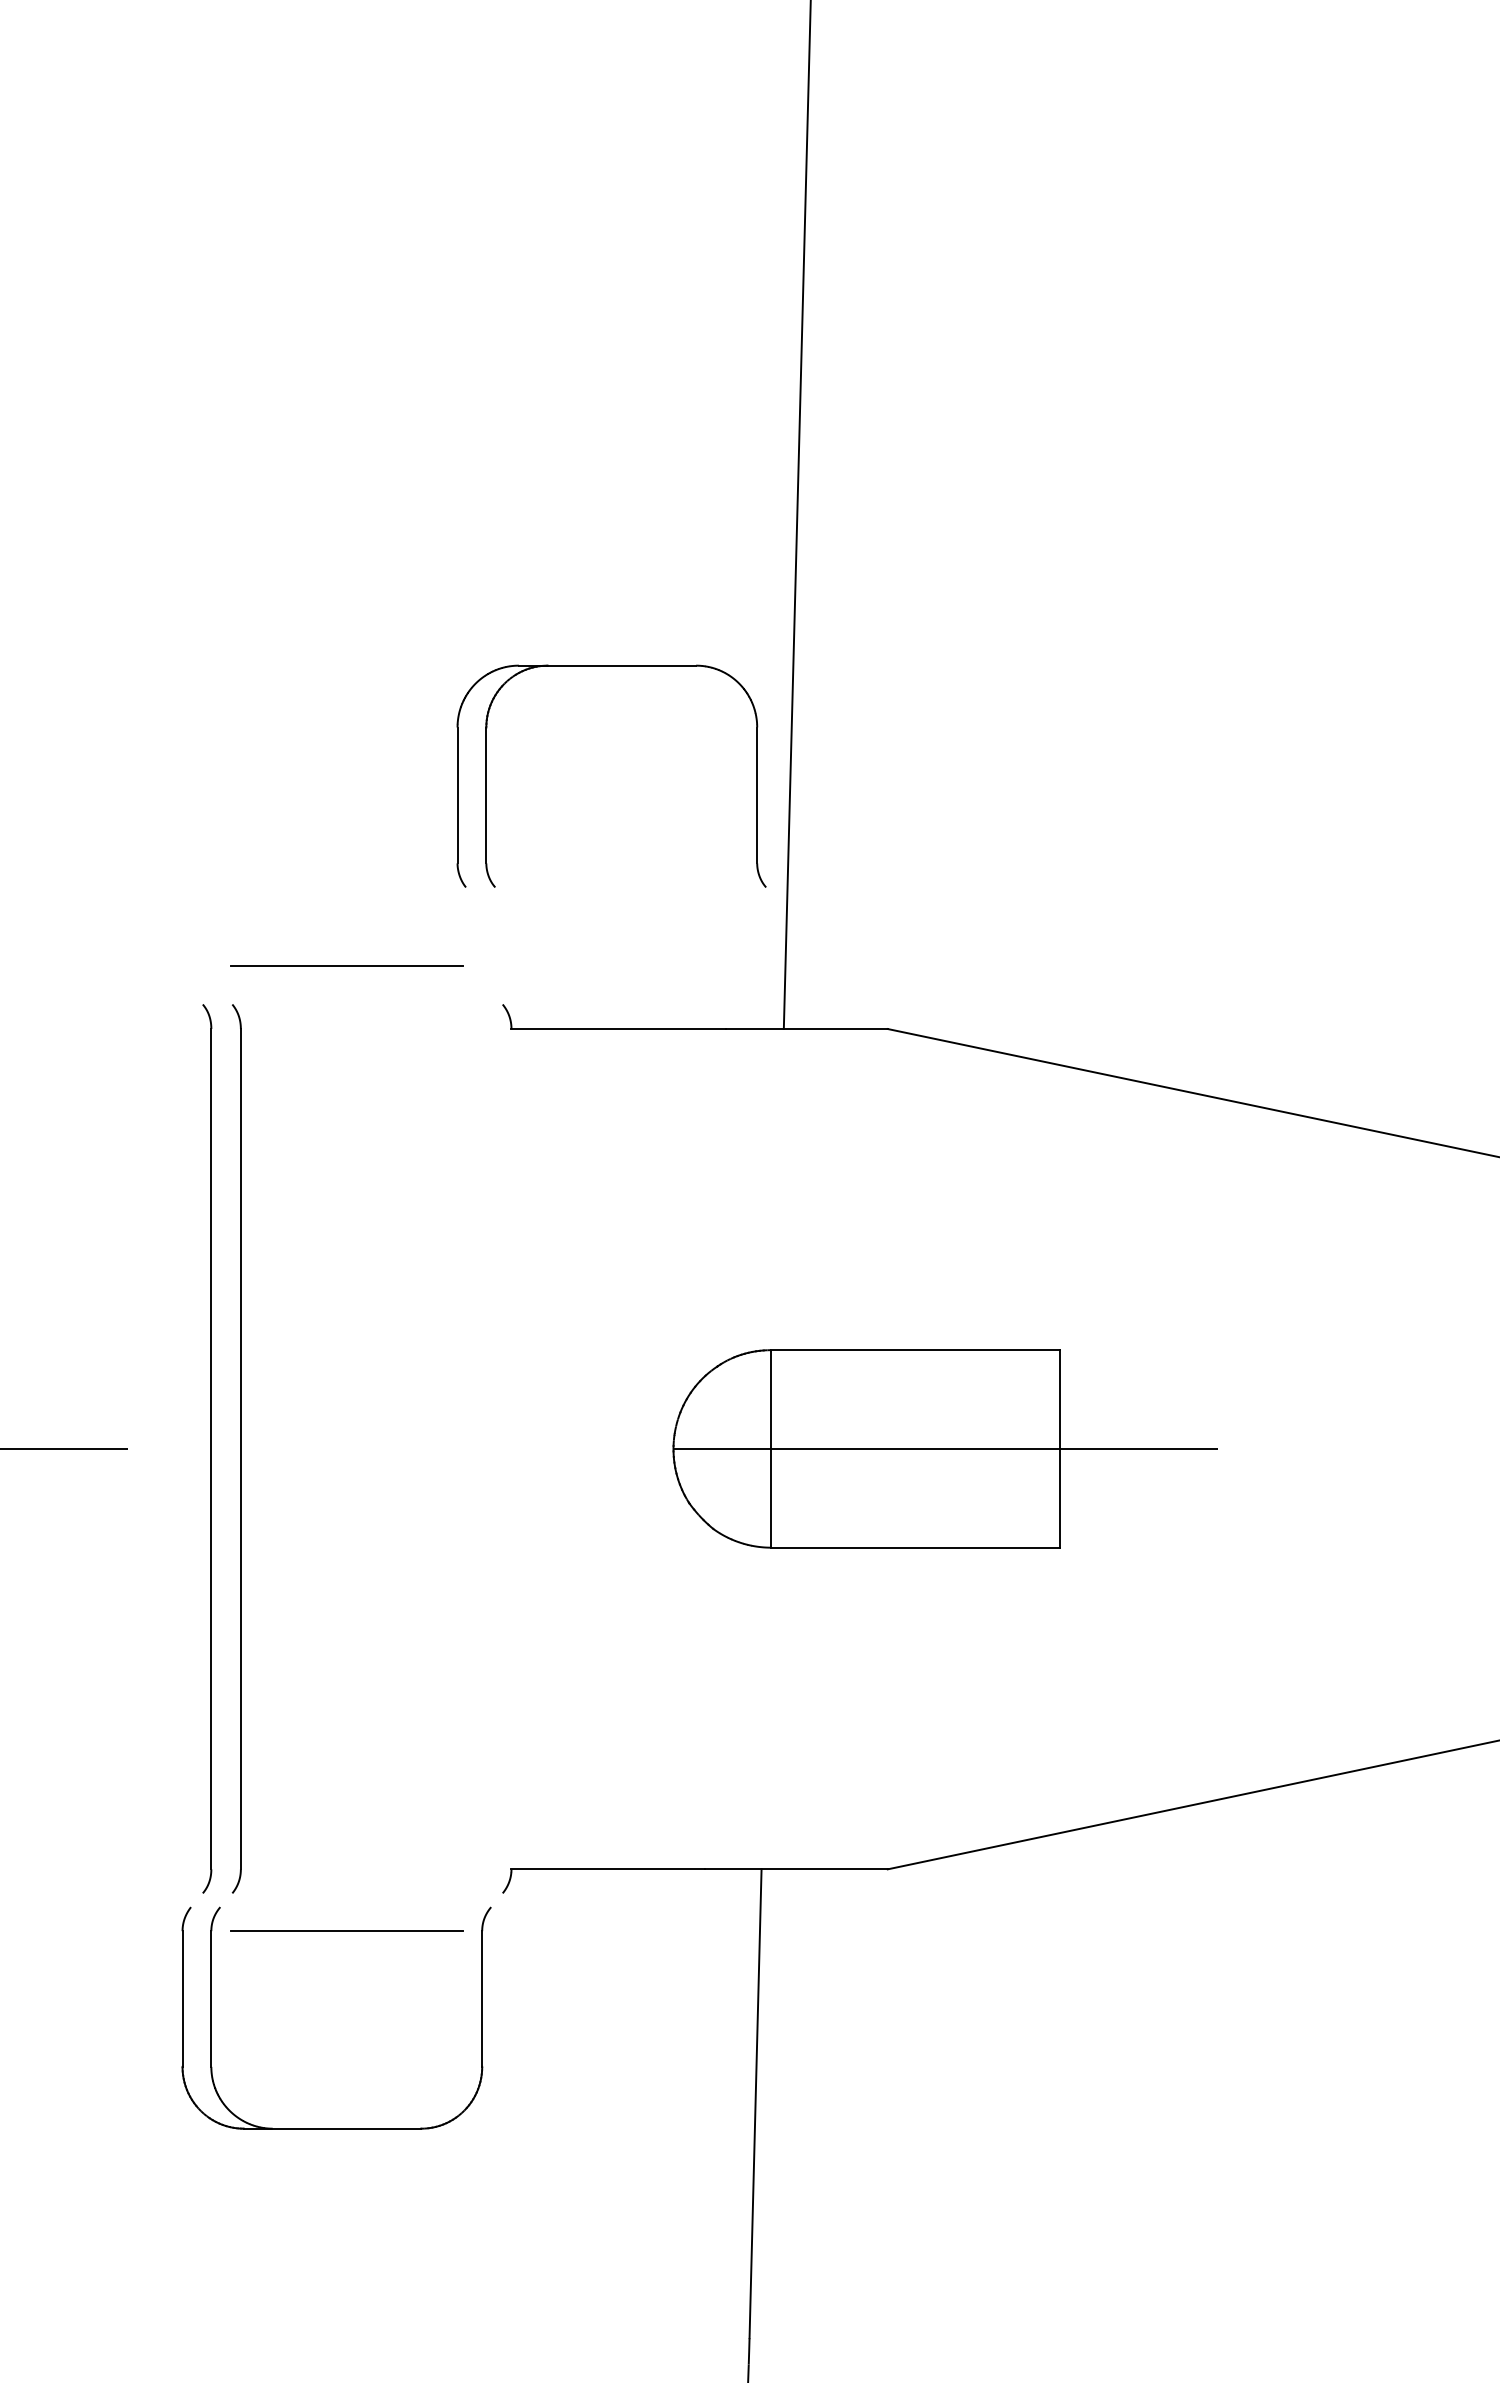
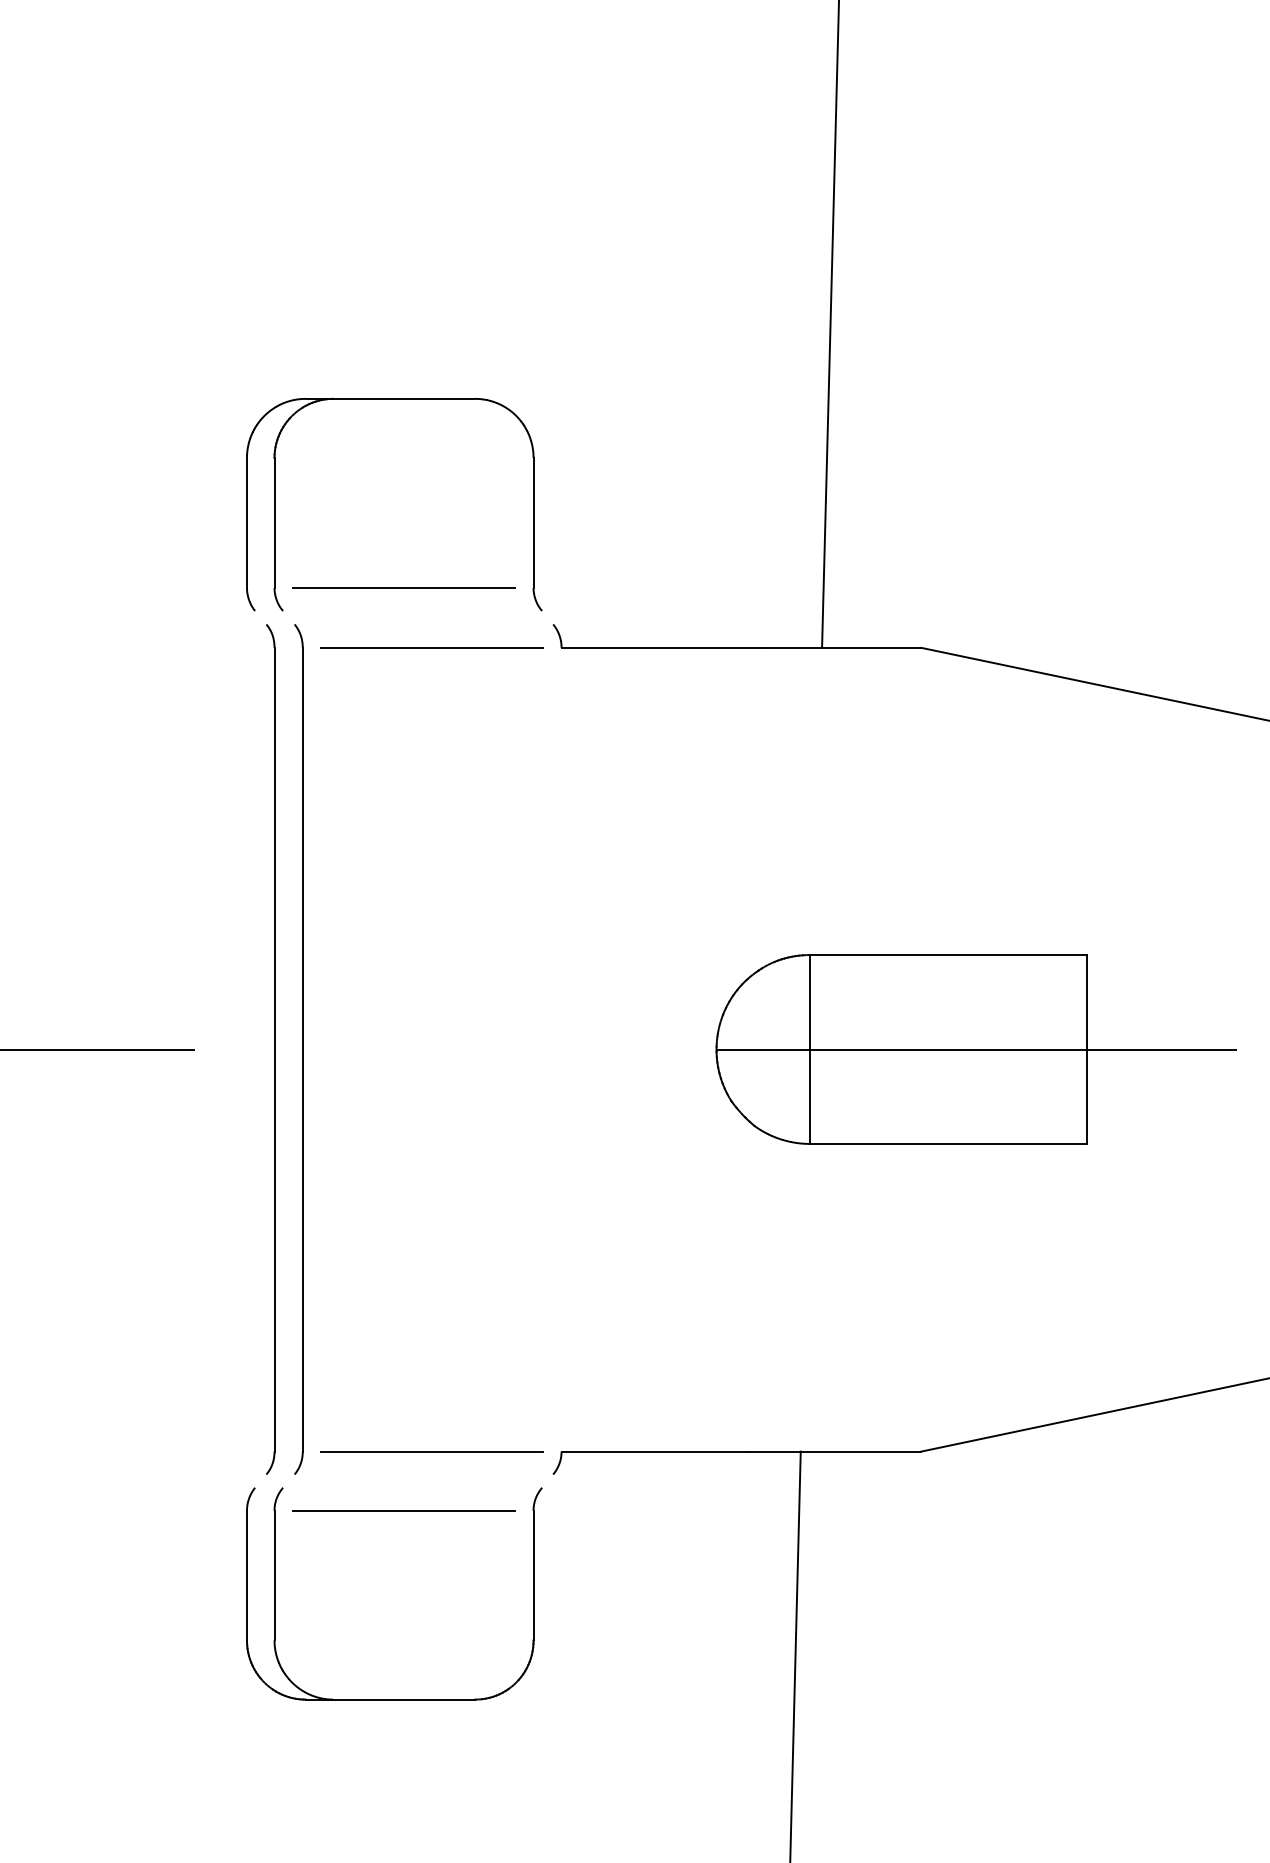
part: (611, 666) -> (394, 399), moved
line: (375, 1029) -> (431, 648), added
line: (375, 1869) -> (431, 1451), added

